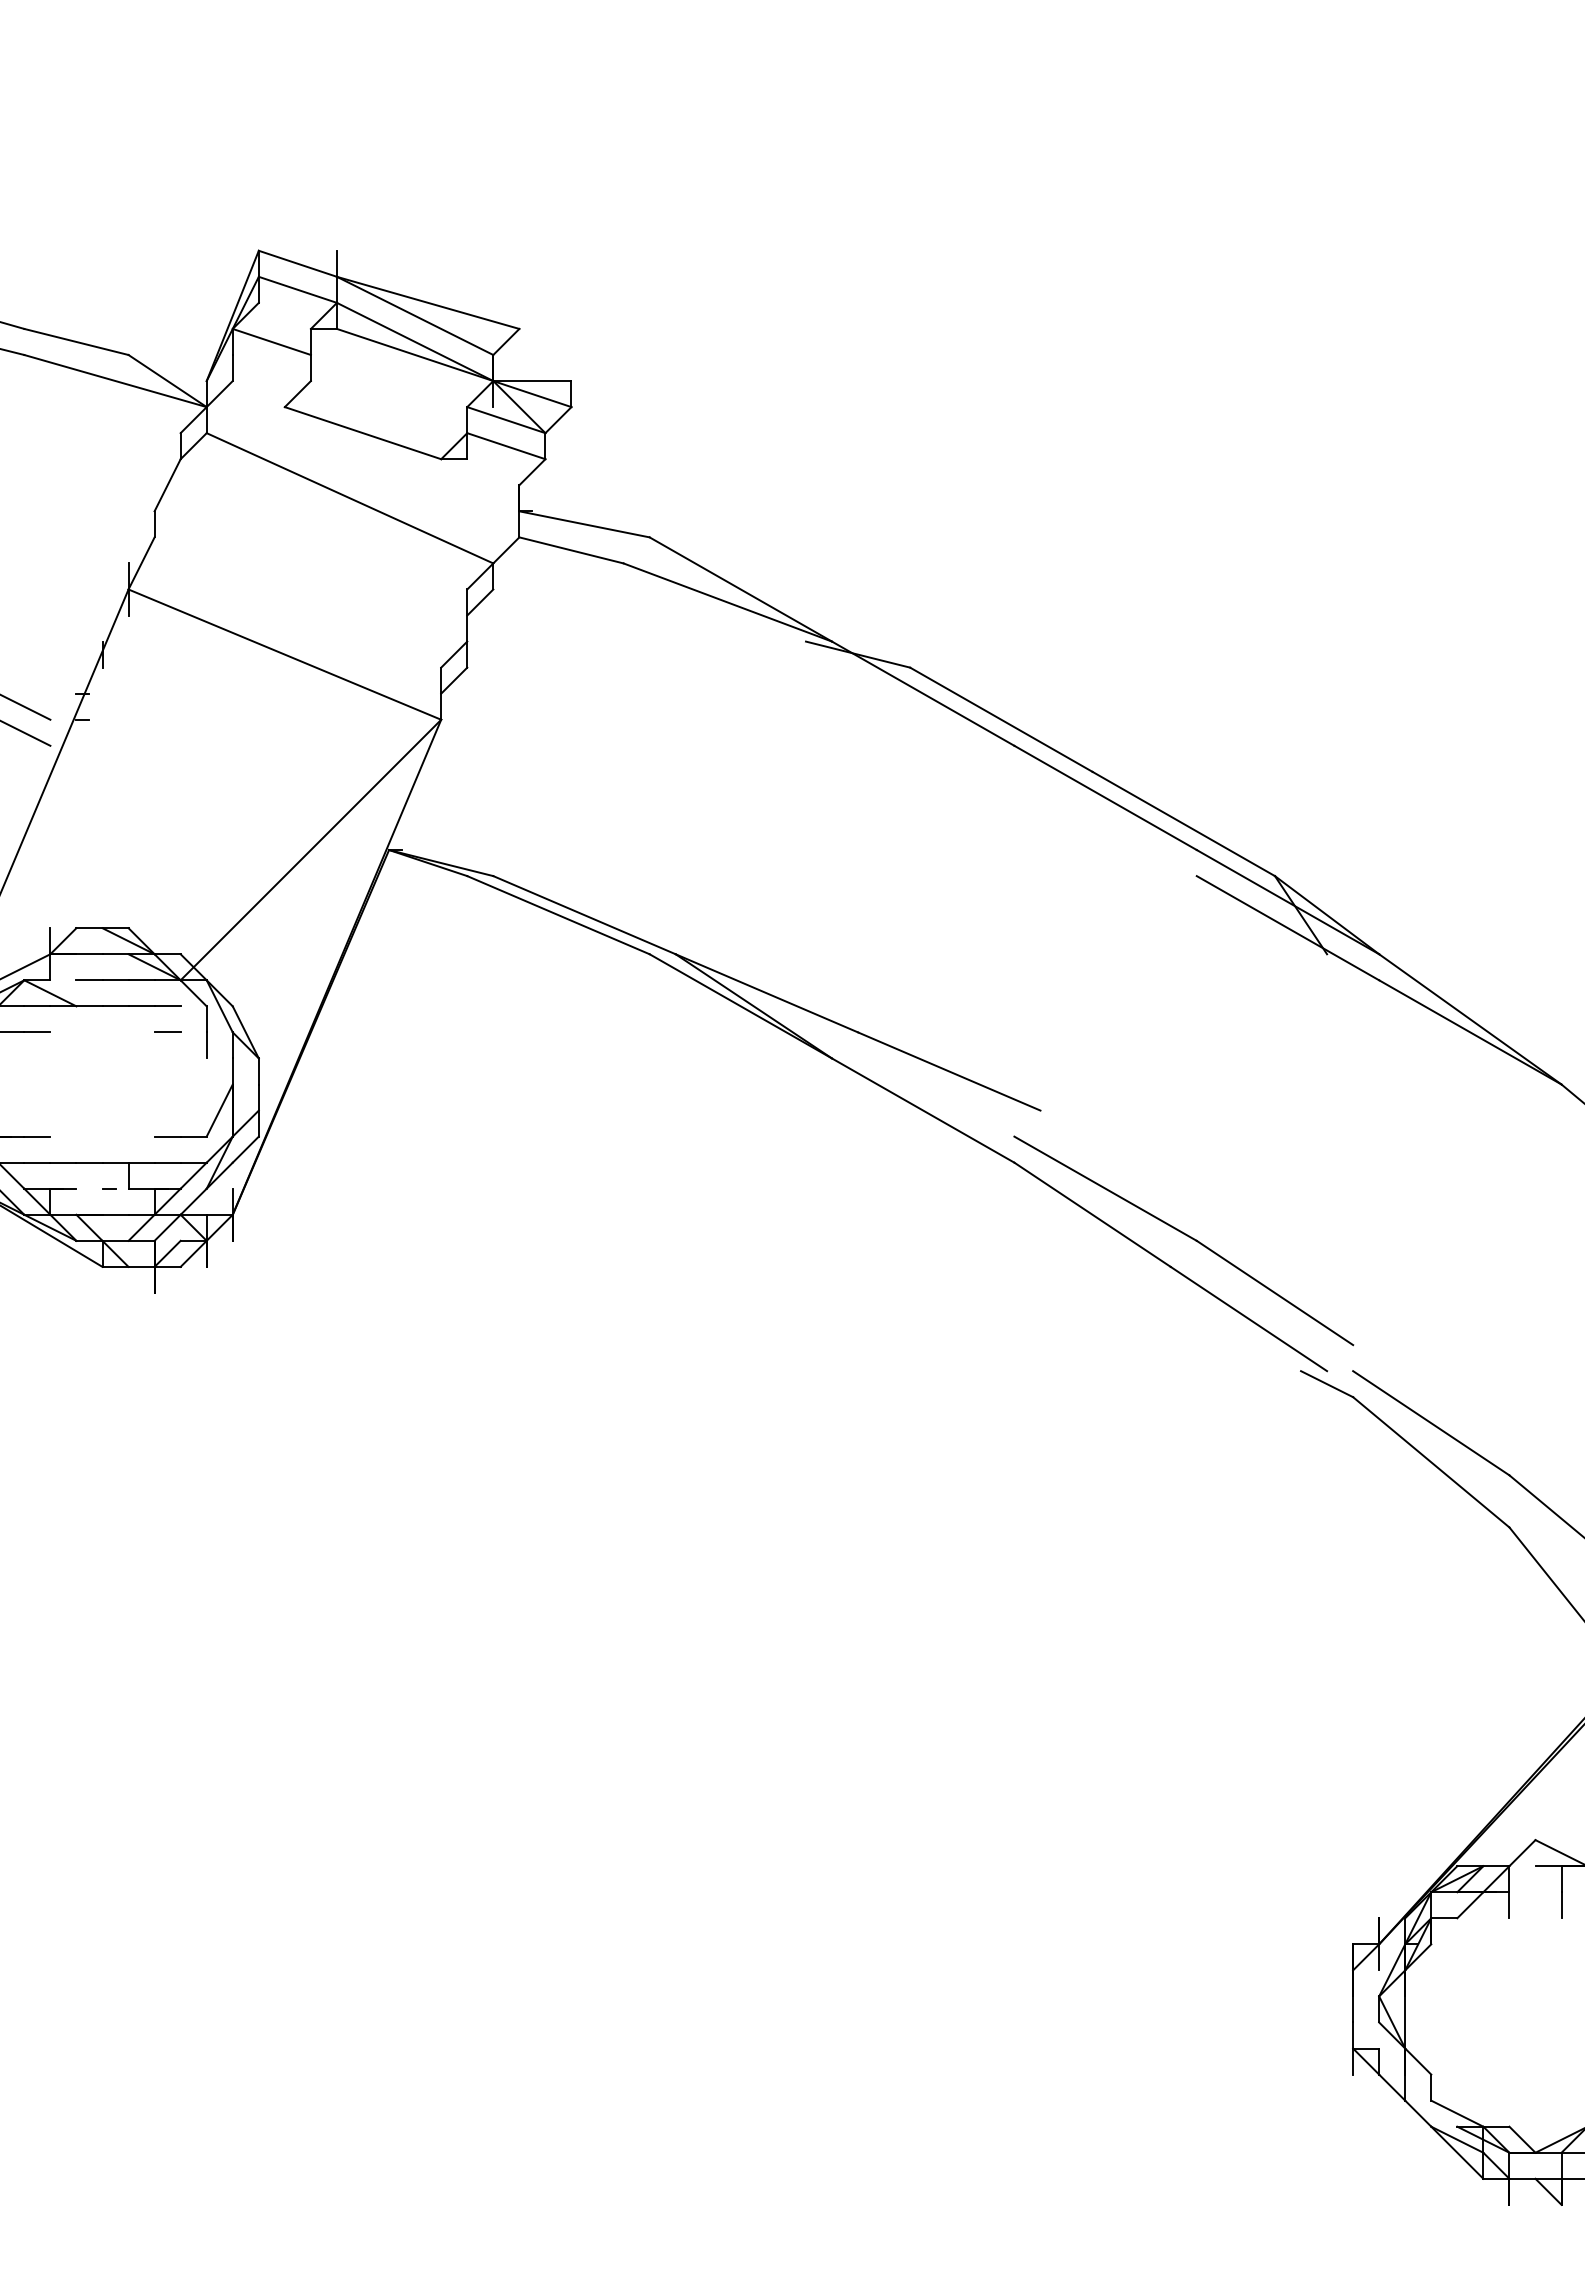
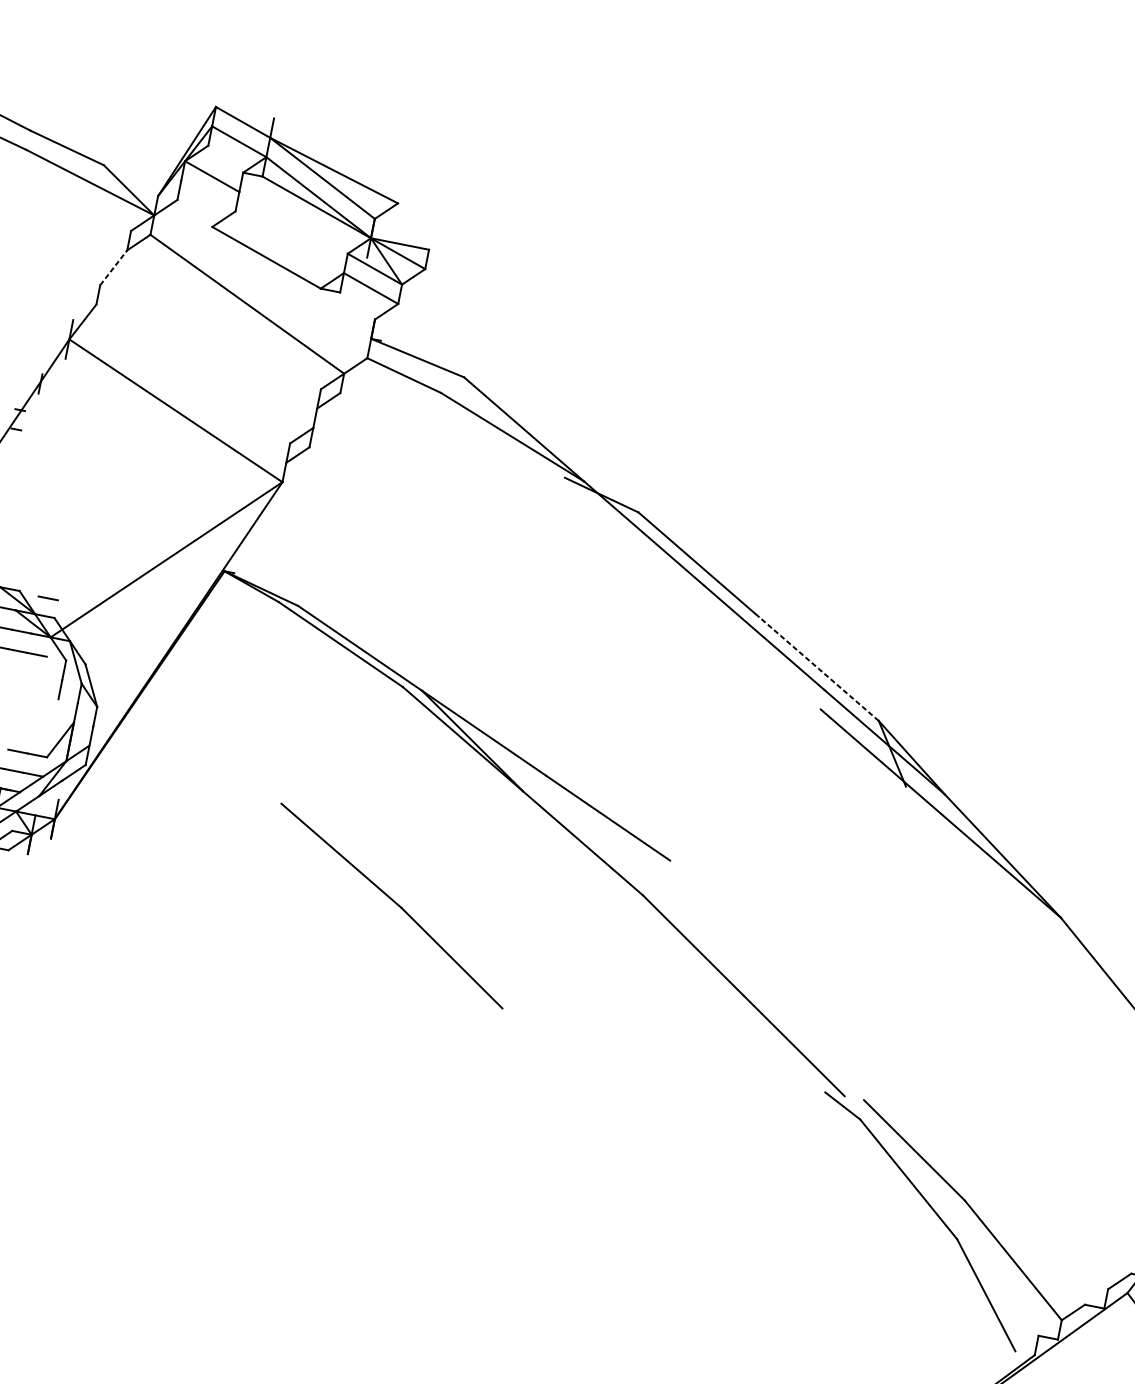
line: (167, 484) -> (113, 267), solid -> dashed
line: (1183, 823) -> (818, 668), solid -> dashed
line: (167, 1031) -> (48, 597), moved
part: (1183, 1240) -> (391, 905), moved

